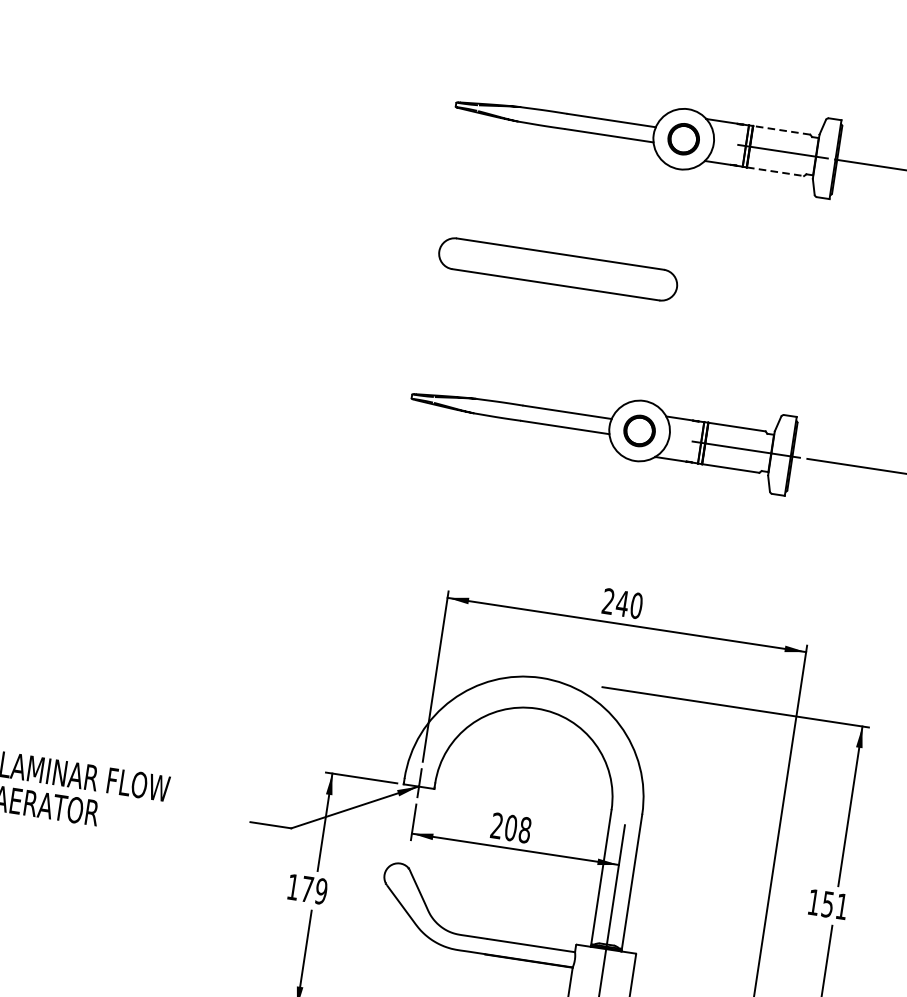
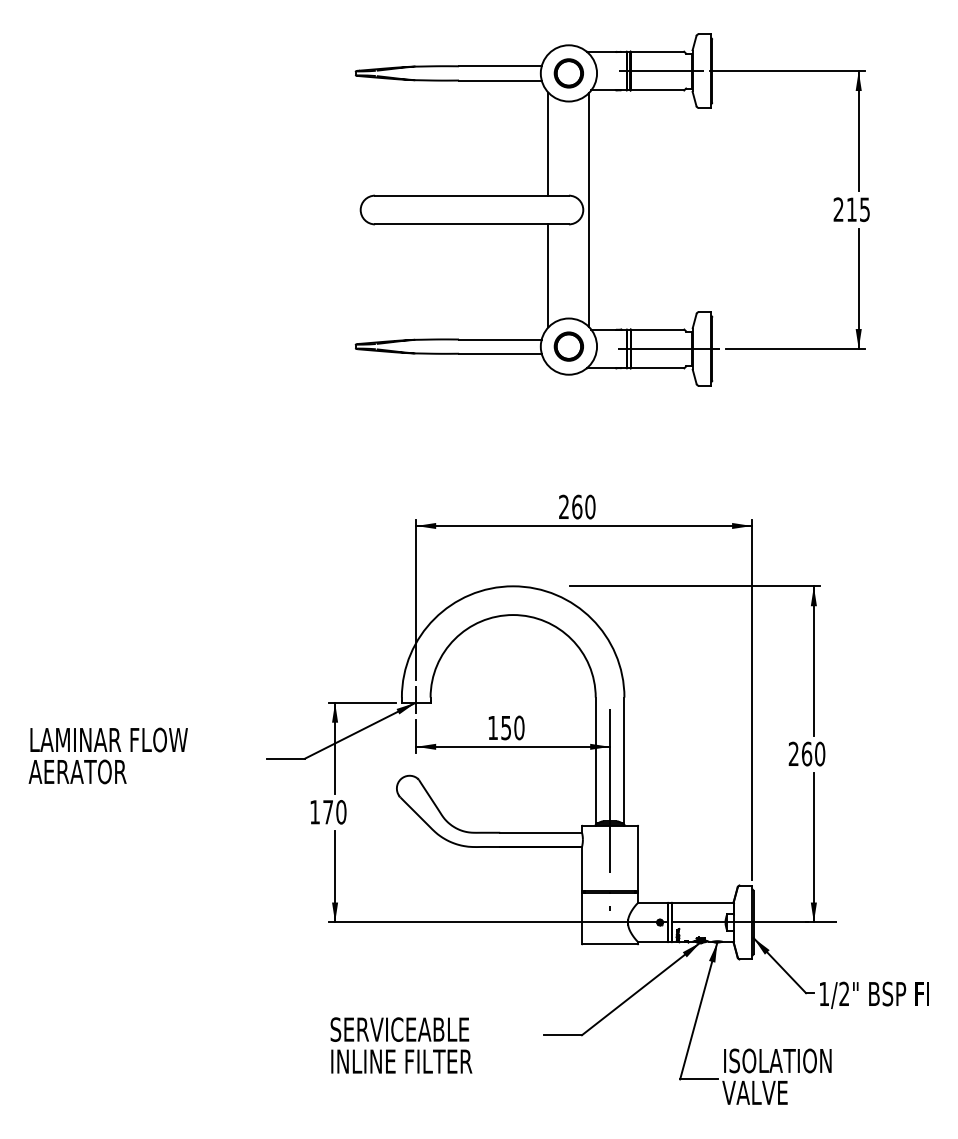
line: (781, 130) -> (657, 51), dashed -> solid
line: (775, 171) -> (657, 90), dashed -> solid
line: (650, 210) -> (548, 143), added
line: (683, 287) -> (589, 209), added
line: (629, 351) -> (548, 275), added
text: (621, 602) -> (576, 506), 240 -> 260
text: (511, 827) -> (506, 727), 208 -> 150
text: (321, 891) -> (341, 812), 179 -> 170
text: (827, 903) -> (806, 753), 151 -> 260

